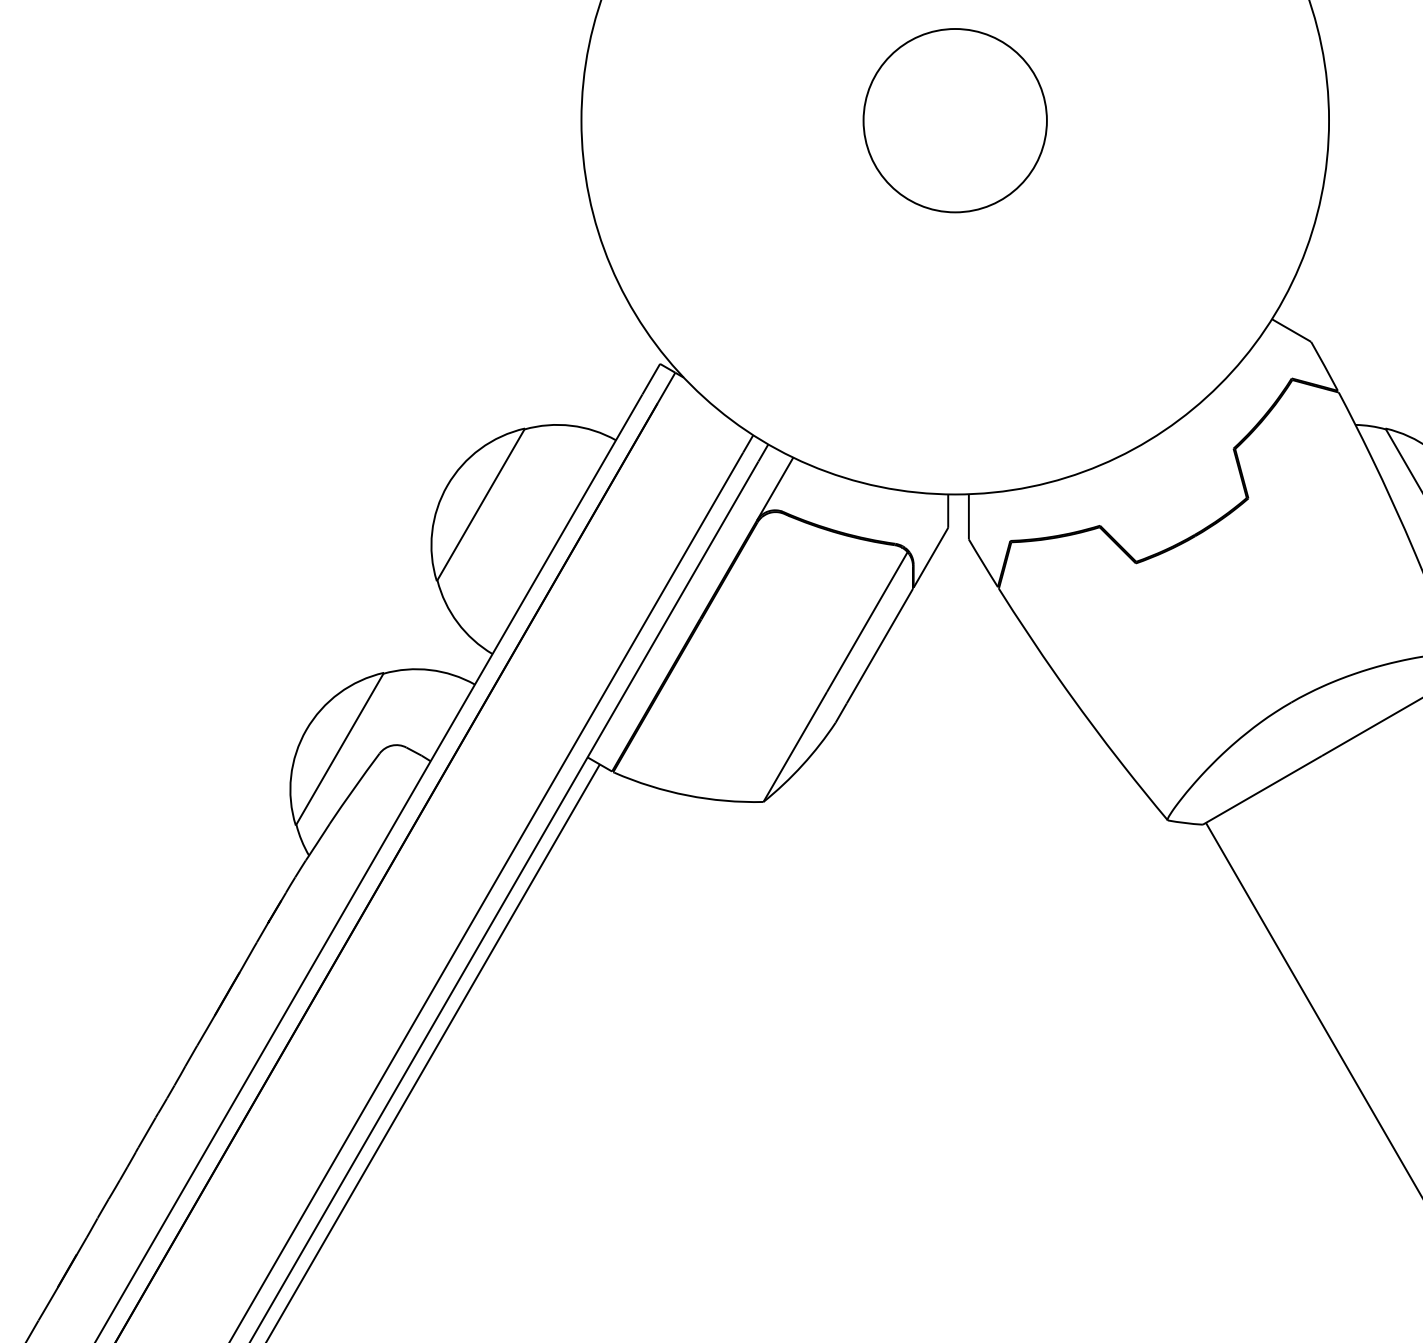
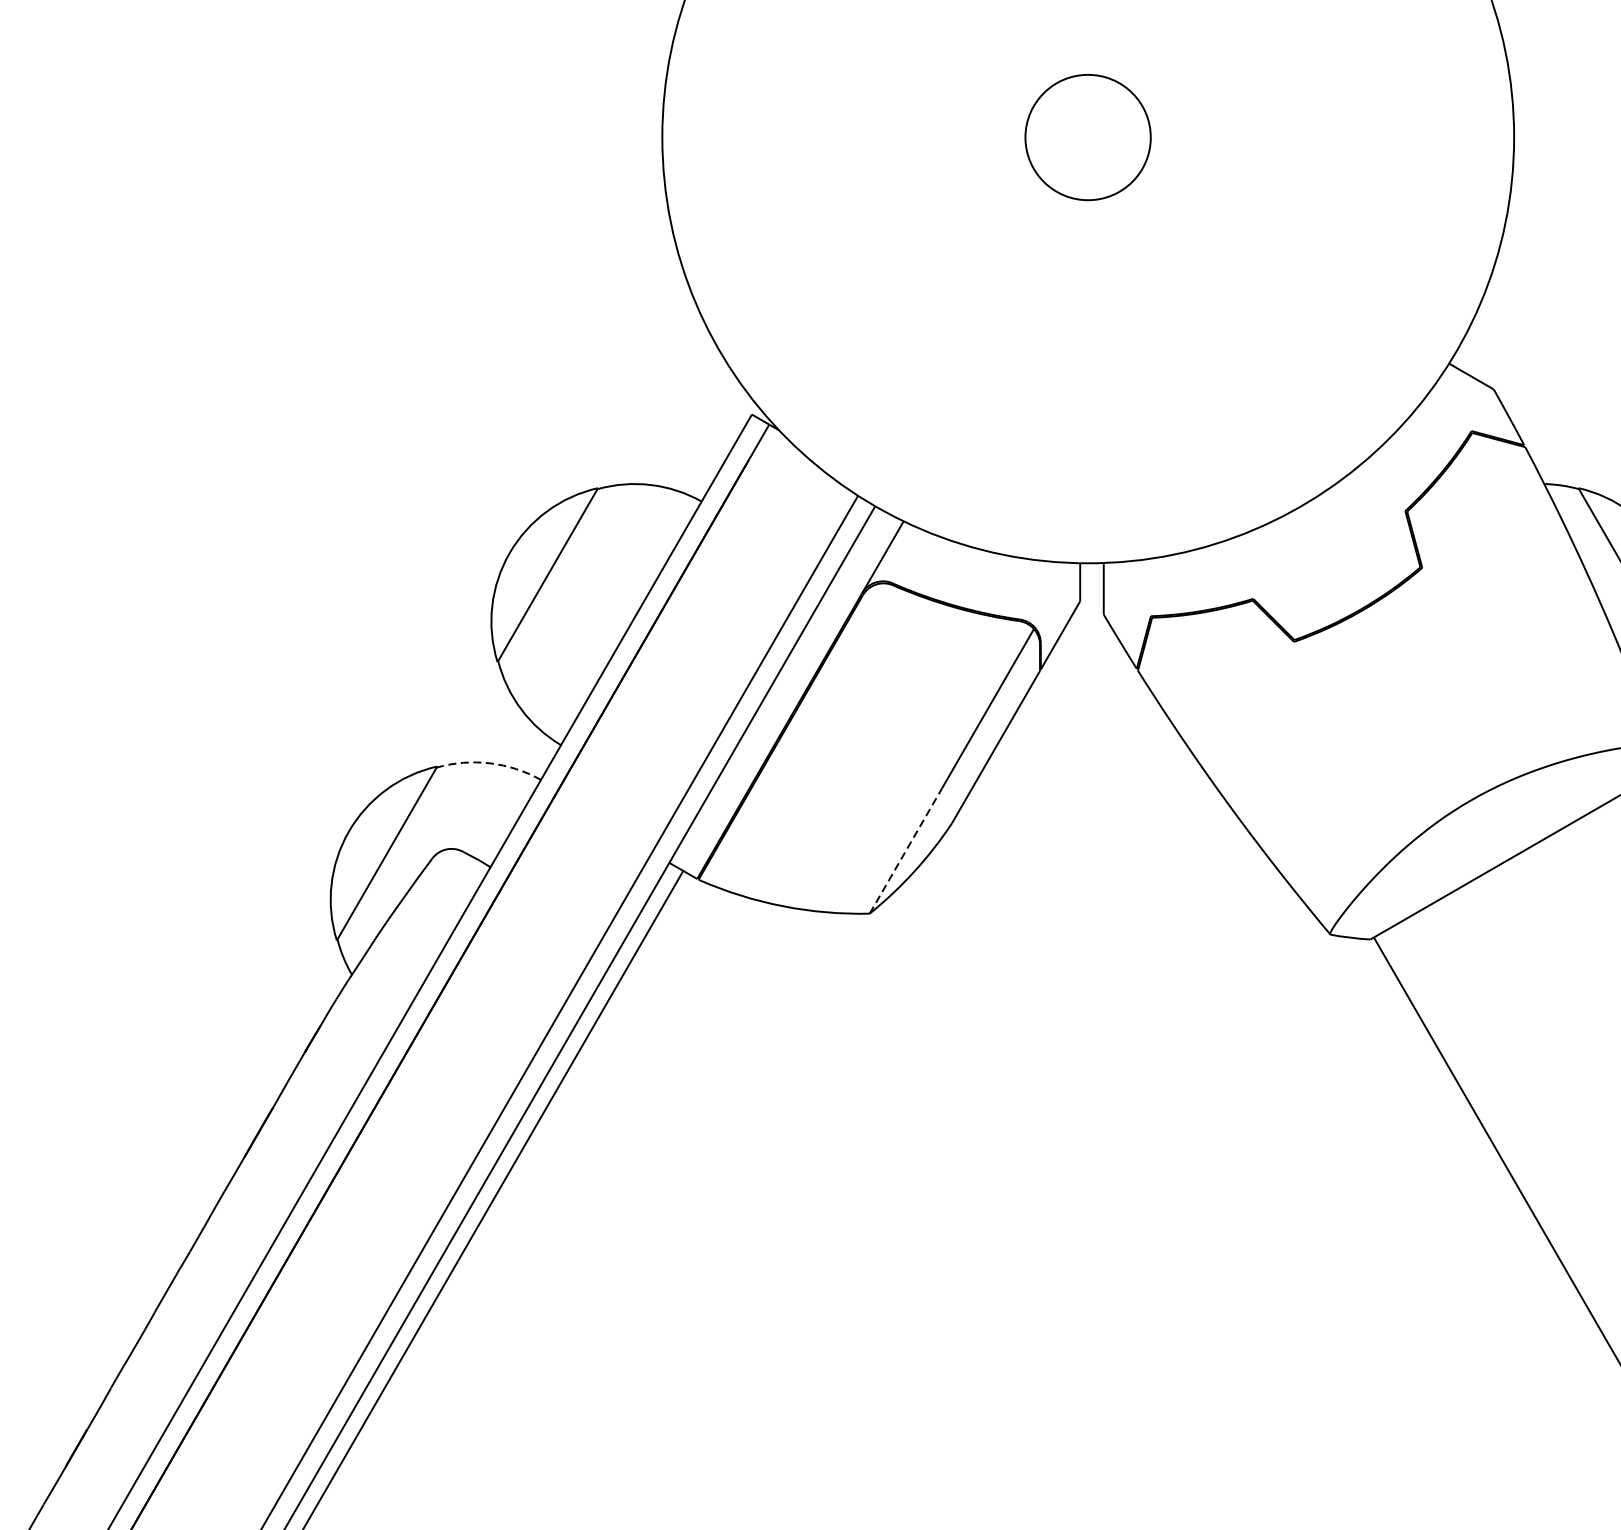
circle: (954, 120) -> (1087, 137), size x0.6
line: (430, 670) -> (490, 763), solid -> dashed
line: (795, 746) -> (906, 850), solid -> dashed

